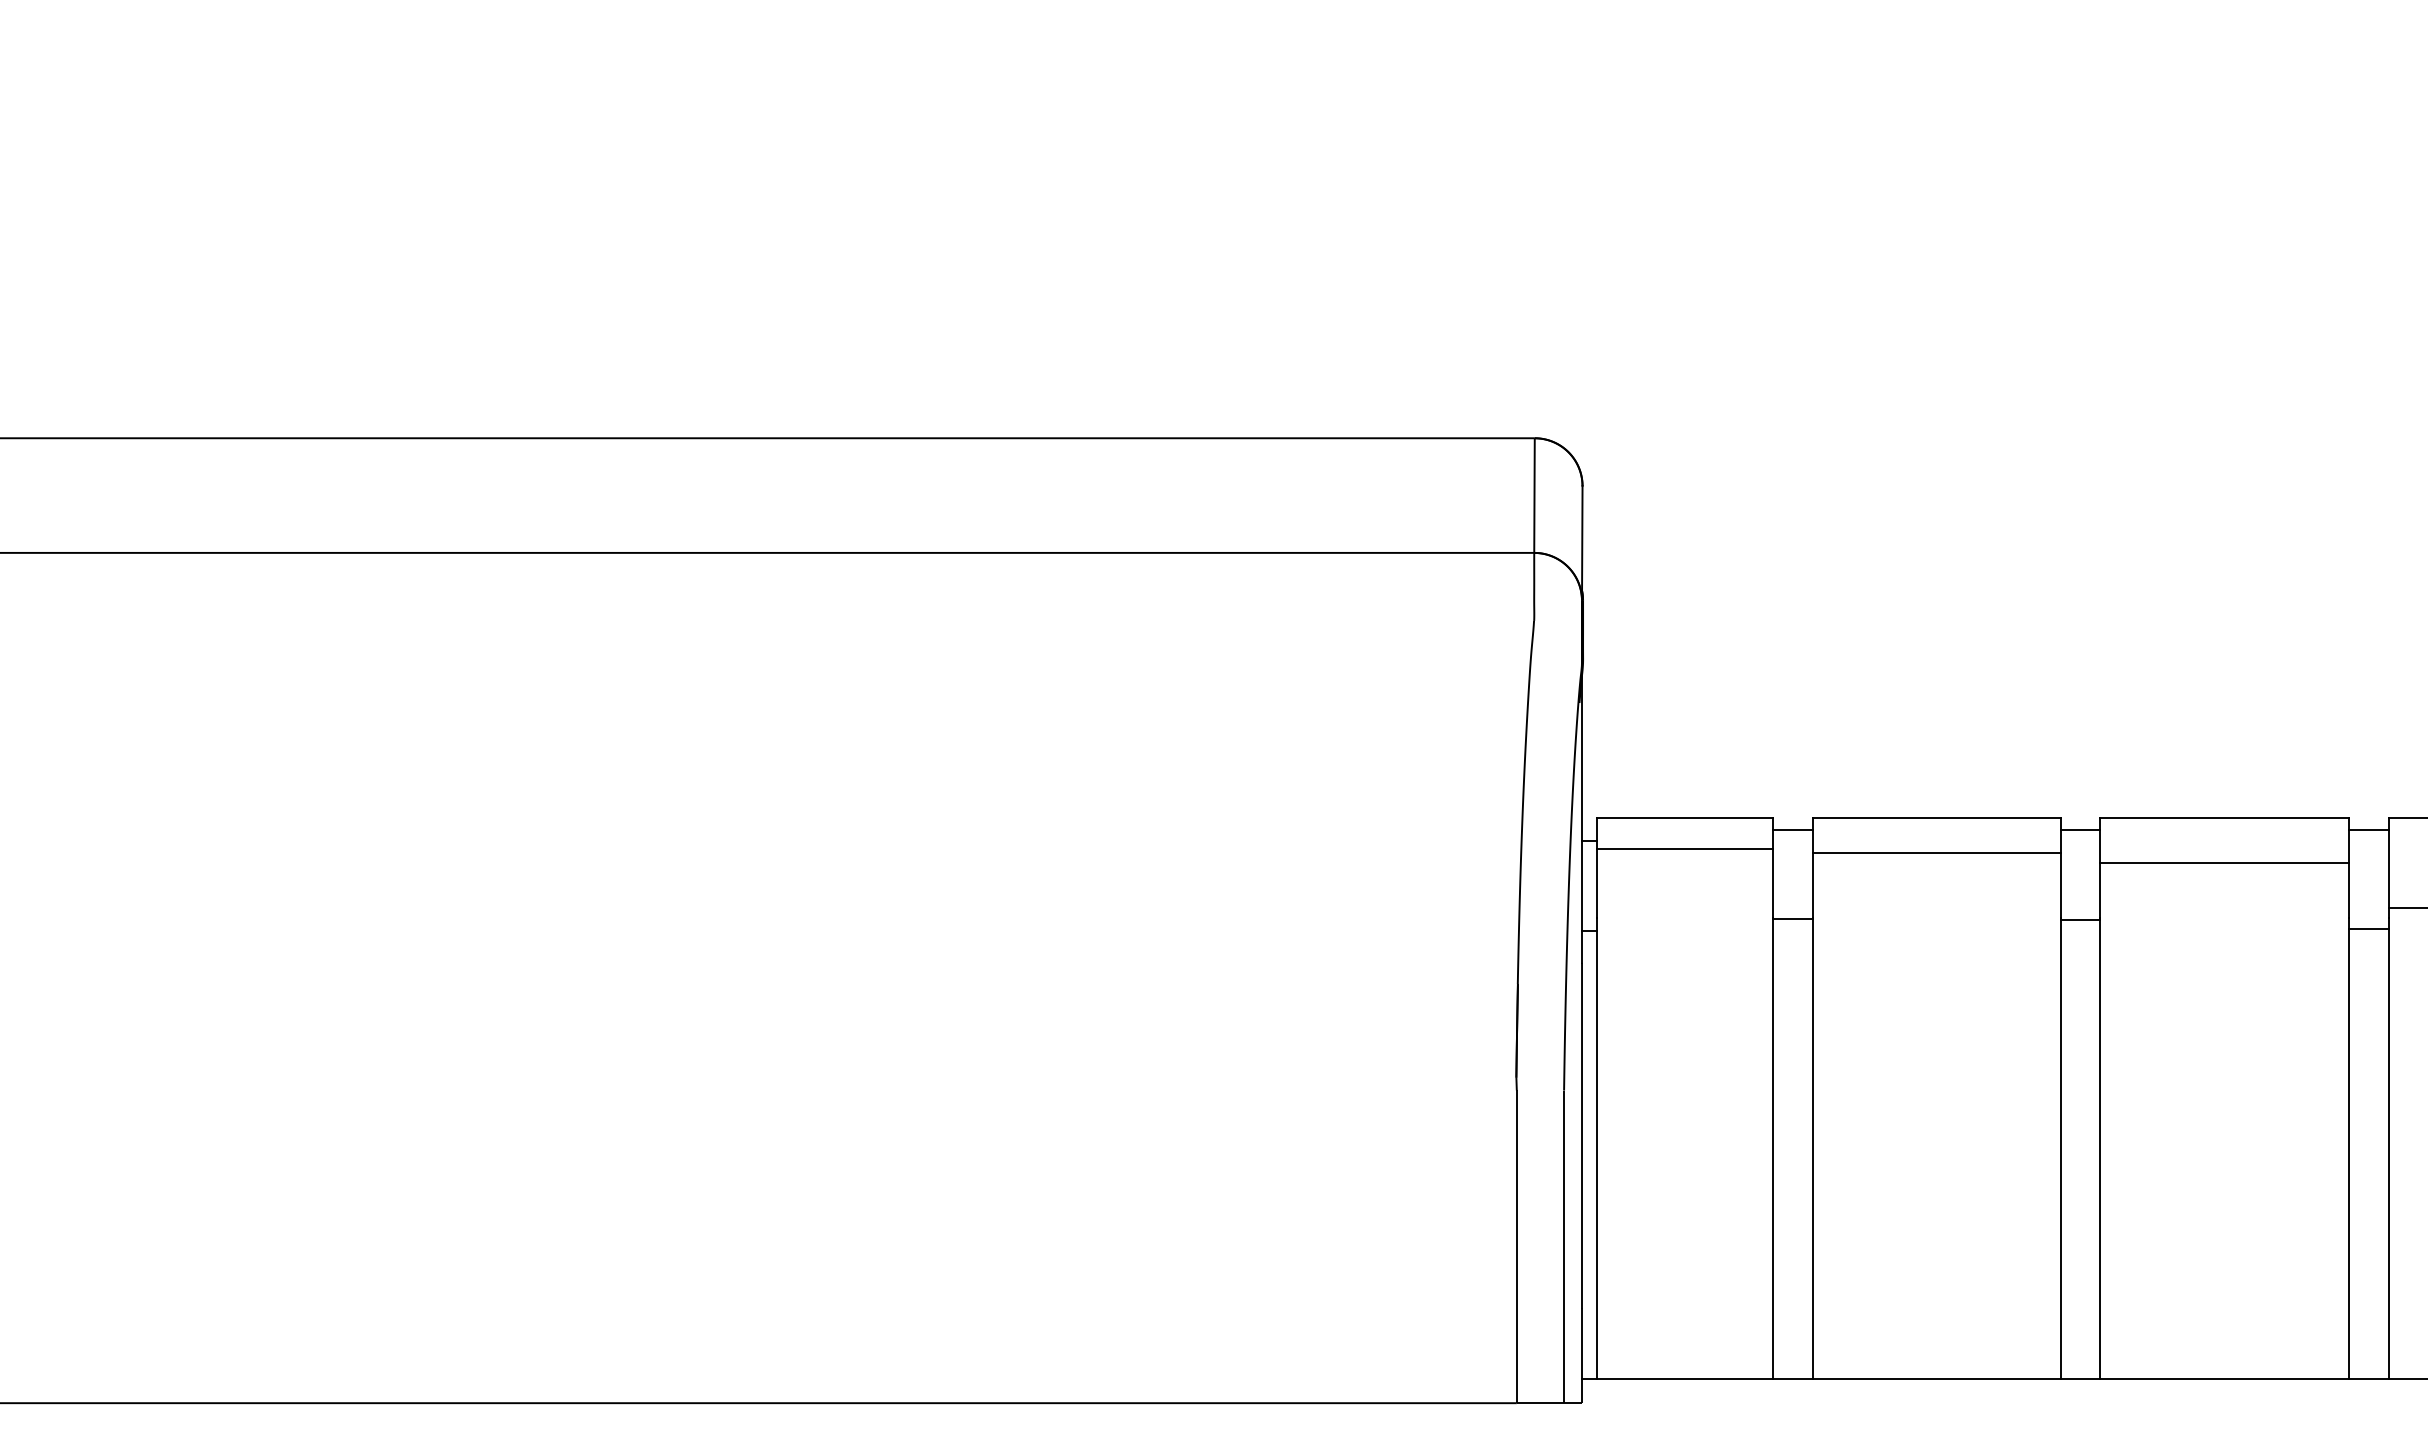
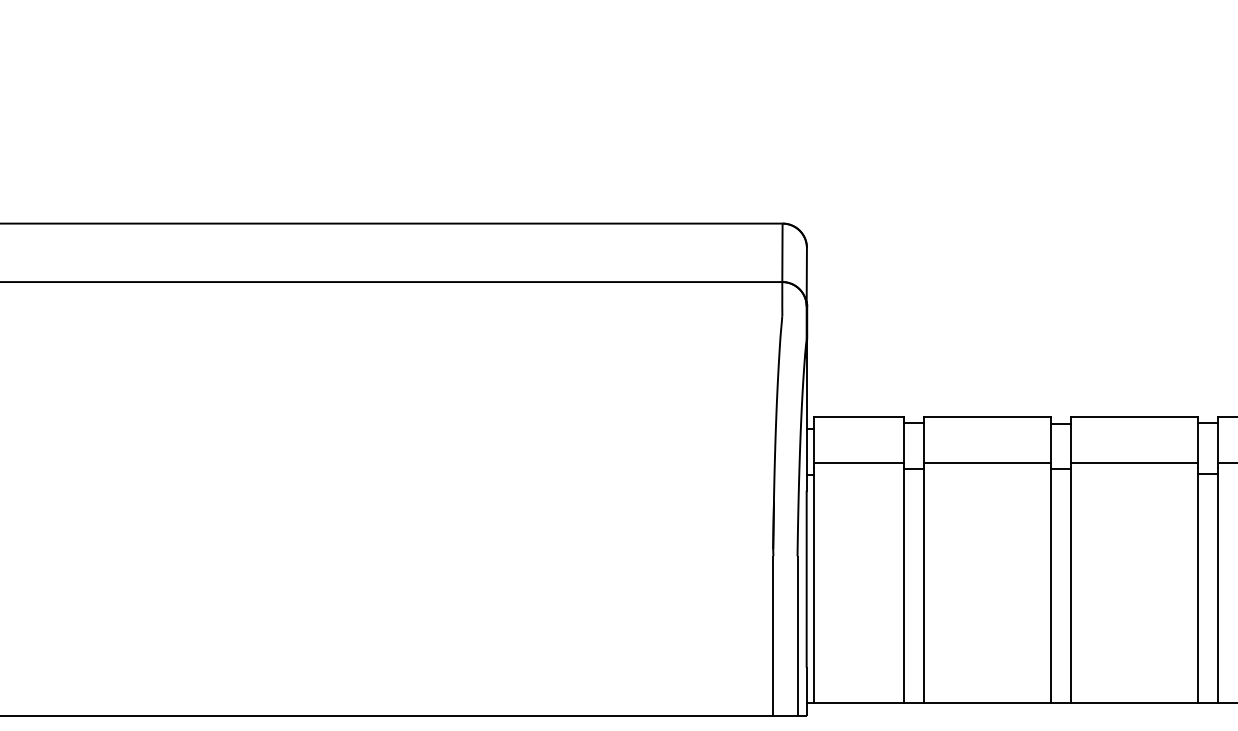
line: (1683, 847) -> (858, 462), moved
line: (1936, 853) -> (987, 463), moved
line: (2224, 863) -> (1134, 463), moved

